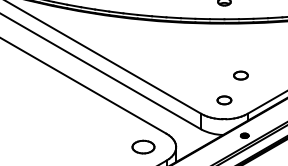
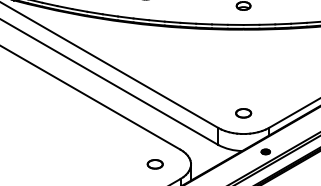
part: (240, 75) -> (261, 86), removed
part: (142, 147) -> (154, 164), size x0.62

